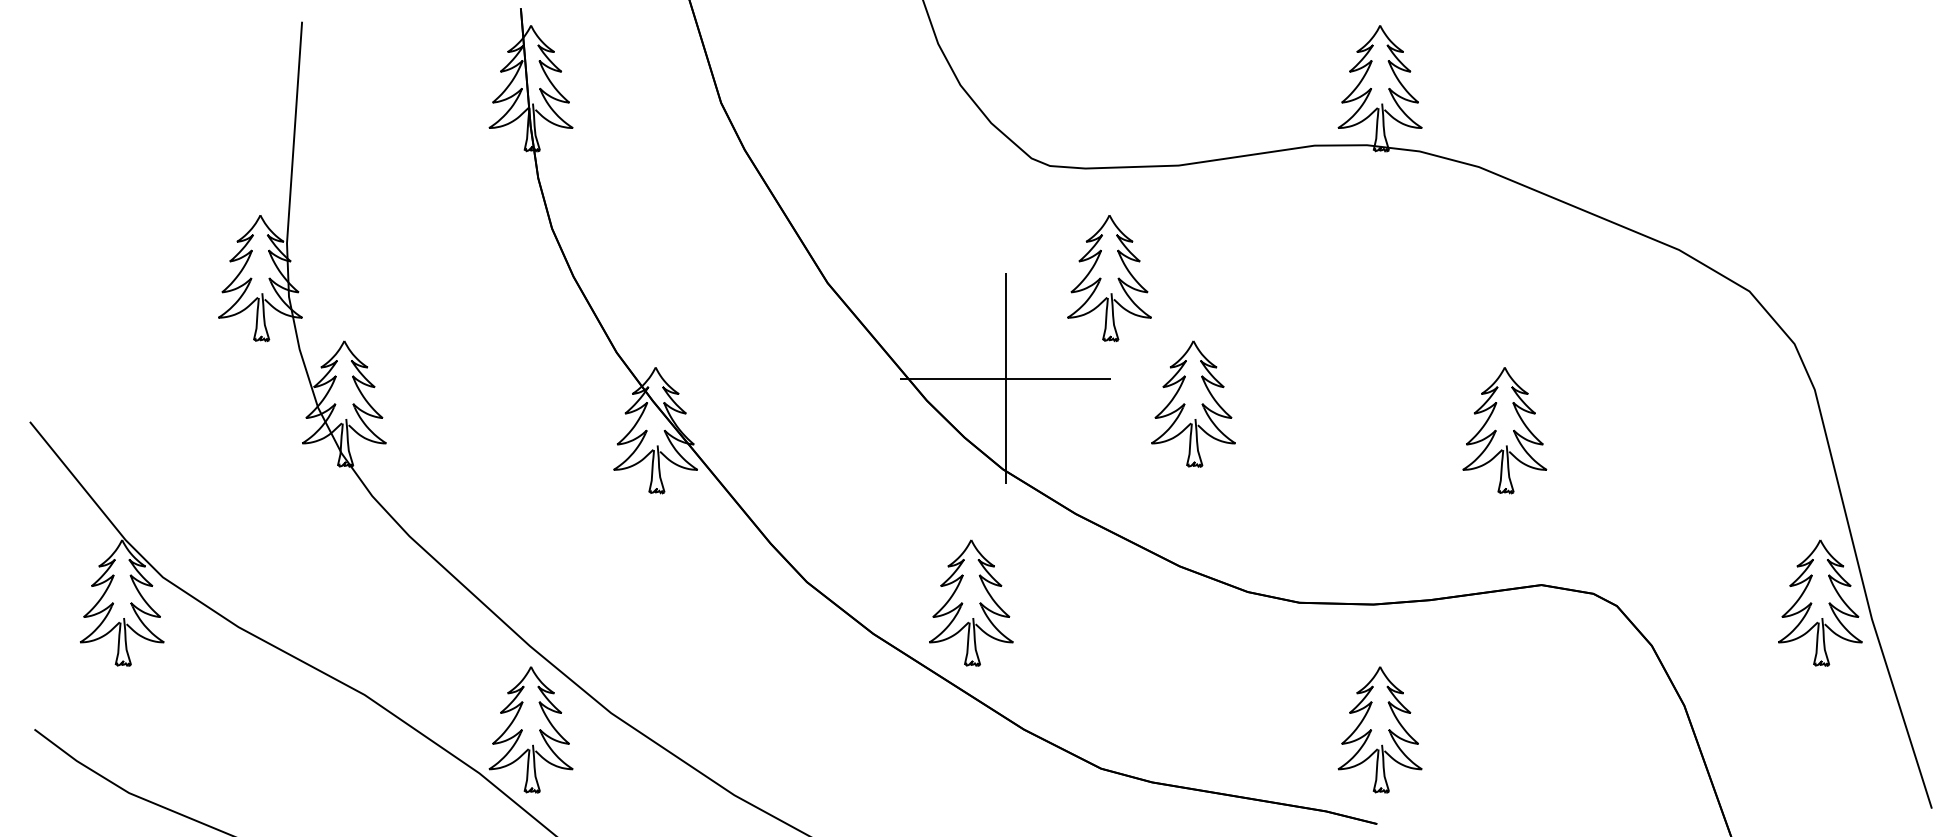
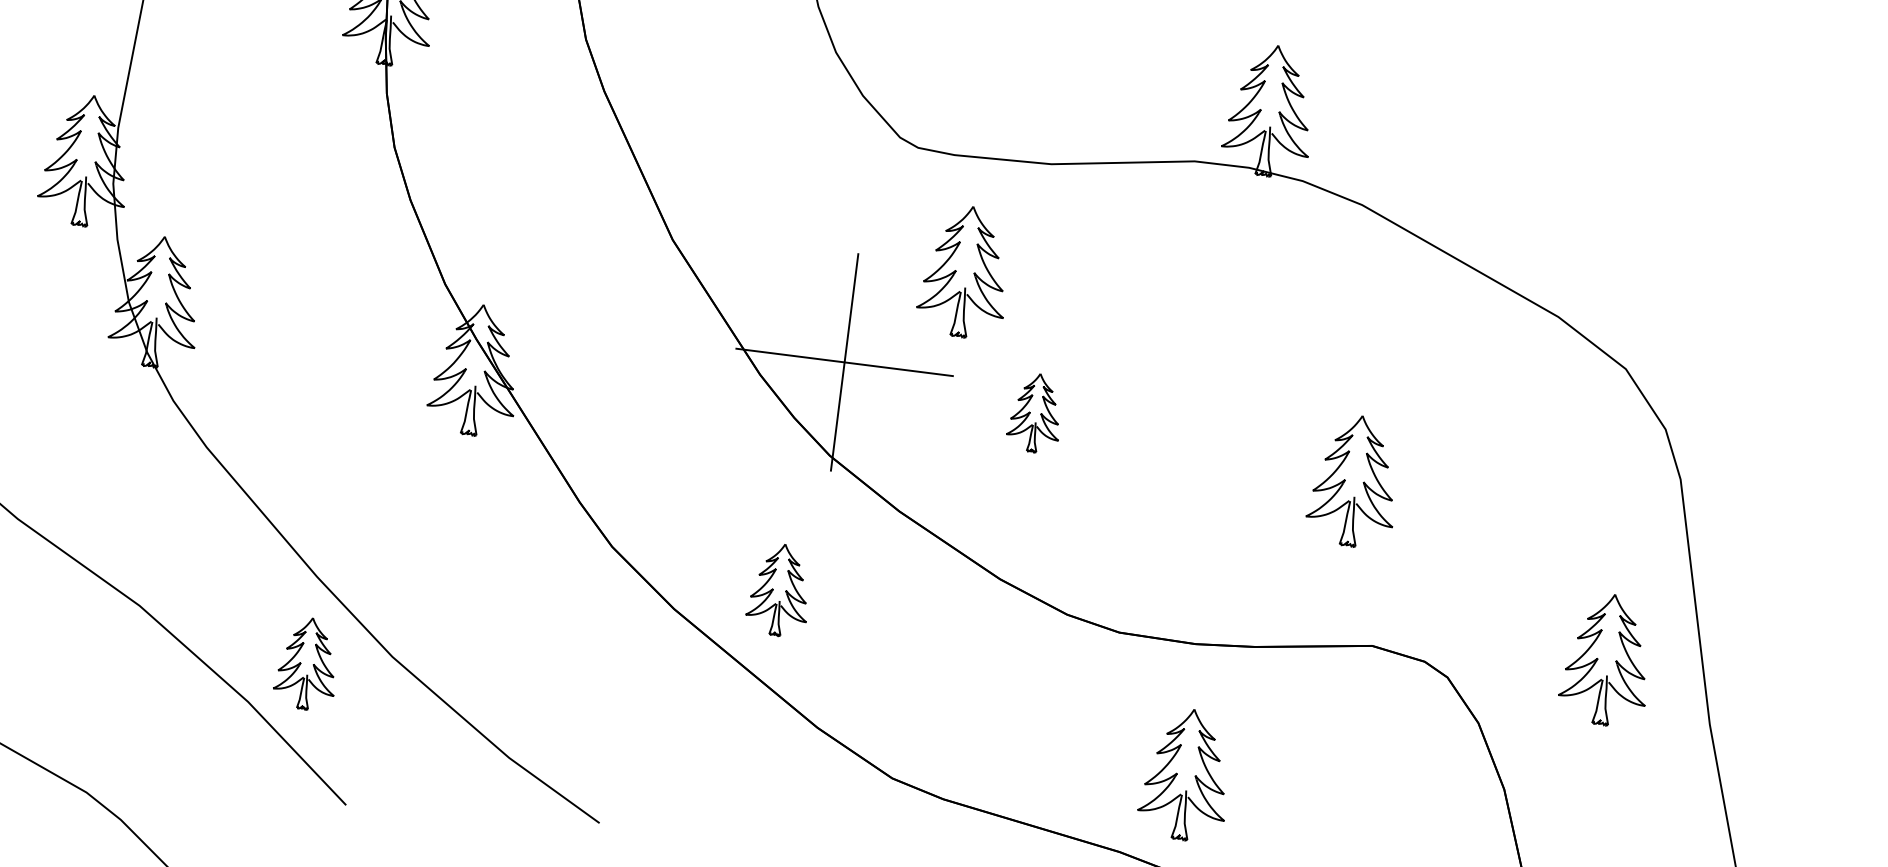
part: (1193, 403) -> (1035, 412), size x0.6
part: (971, 602) -> (779, 589), size x0.7
part: (1820, 602) -> (1607, 659), moved
part: (530, 729) -> (306, 663), size x0.7

